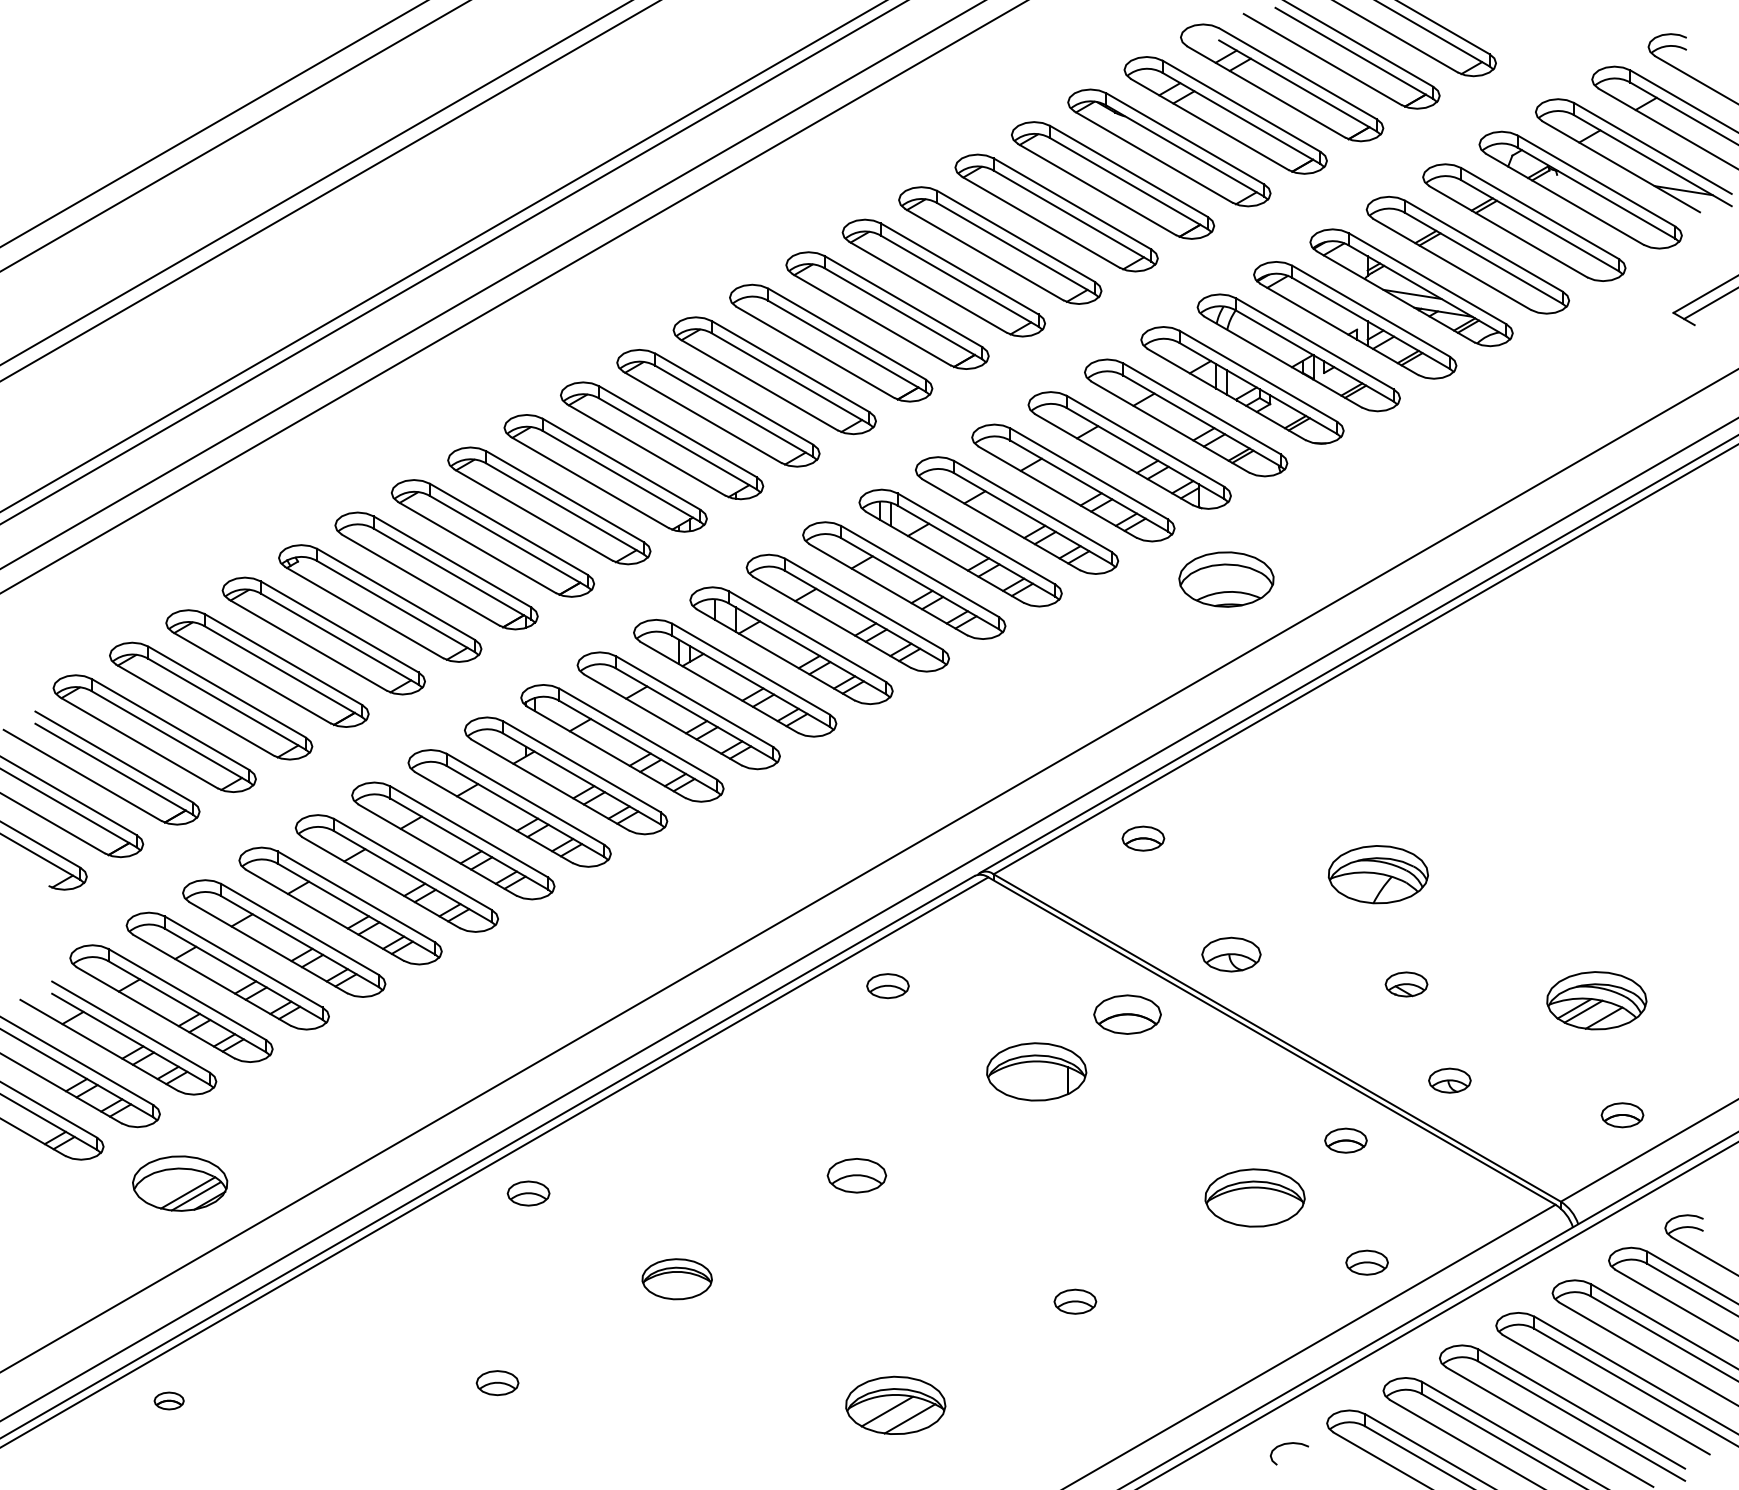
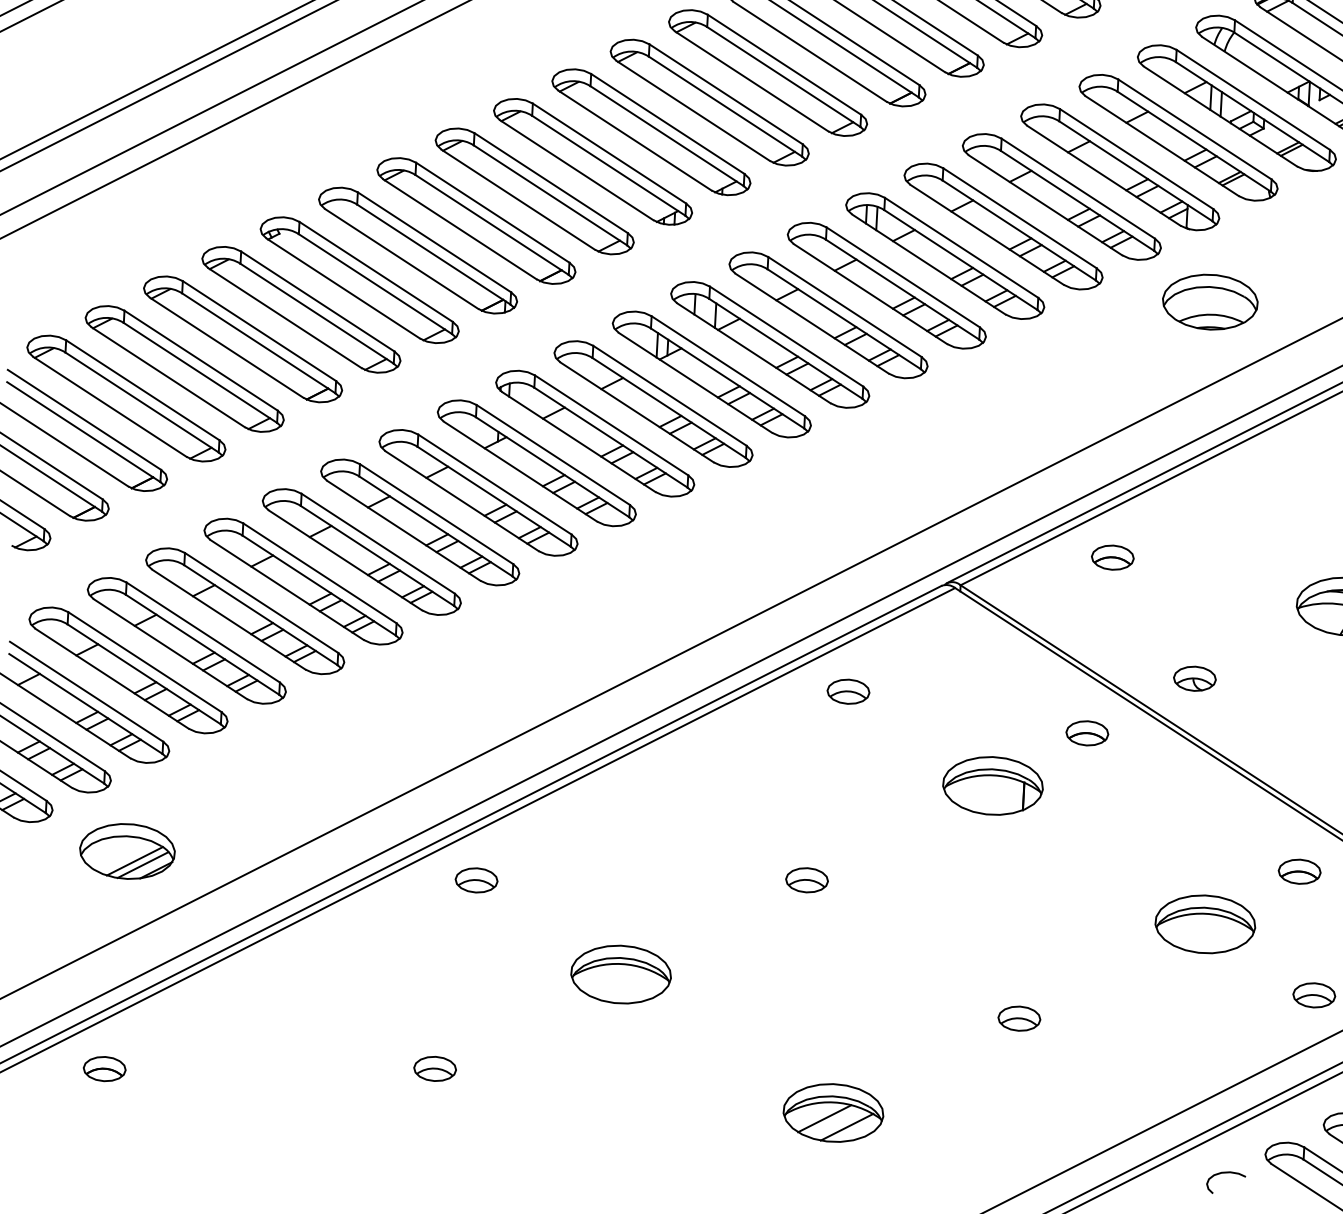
part: (1231, 954) -> (1194, 678), size x0.71
part: (1127, 1014) -> (1087, 733), size x0.62
part: (856, 1175) -> (806, 880), size x0.71
part: (676, 1278) -> (620, 973), size x1.43
part: (168, 1400) -> (103, 1068), size x1.43

